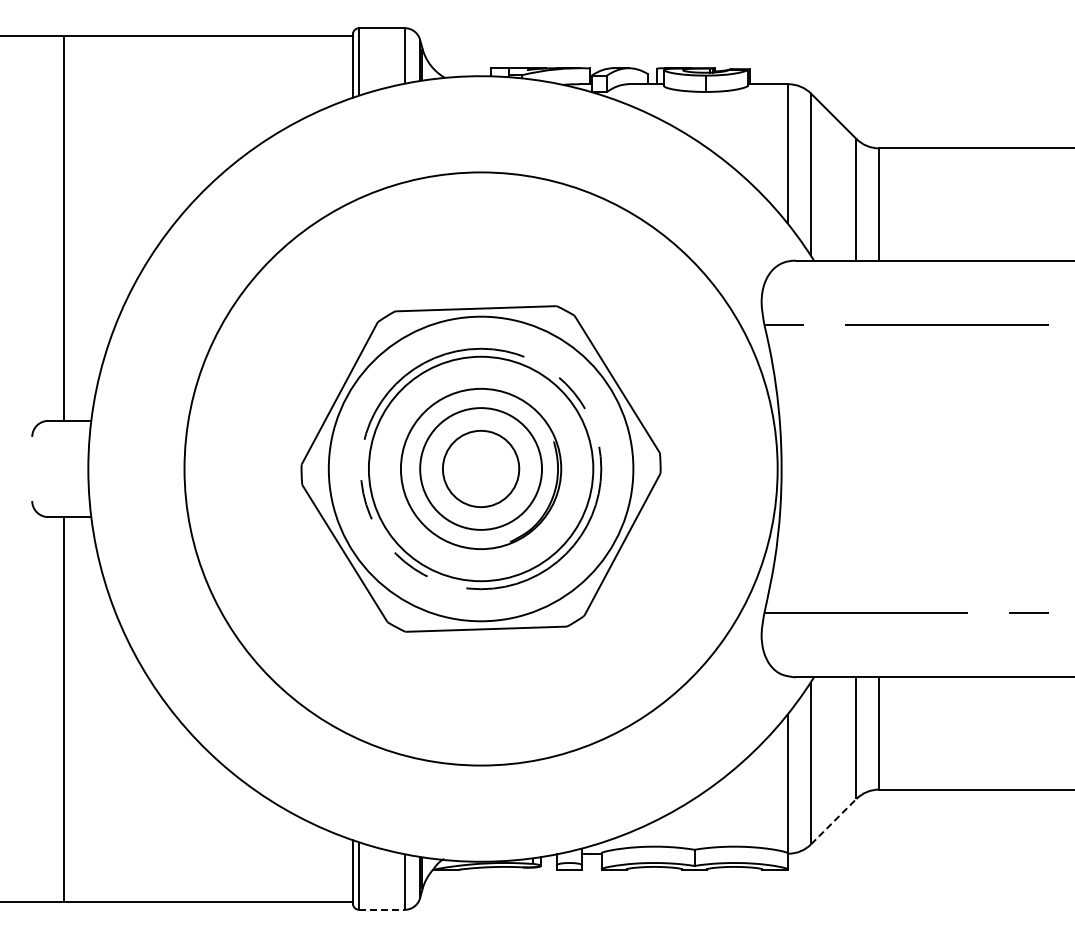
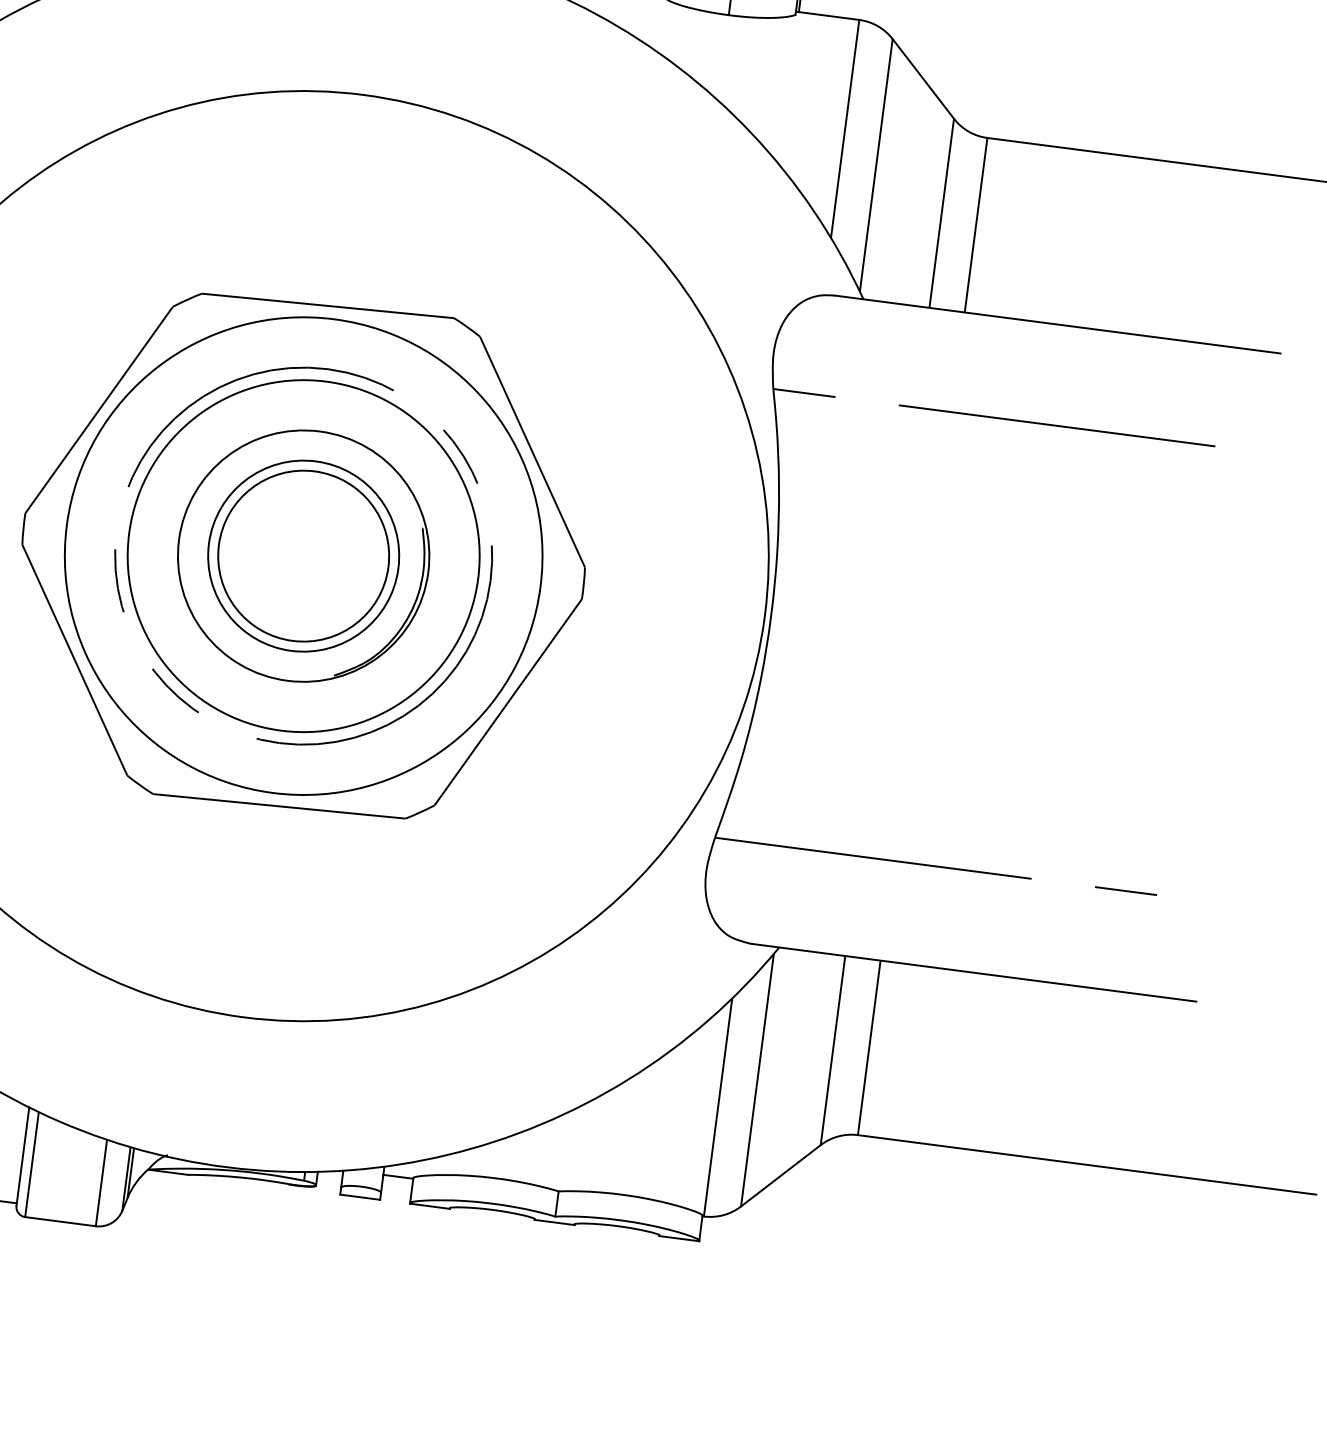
circle: (480, 468) -> (302, 555), size x1.43
line: (834, 821) -> (782, 1175), dashed -> solid
line: (381, 909) -> (59, 1221), dashed -> solid

